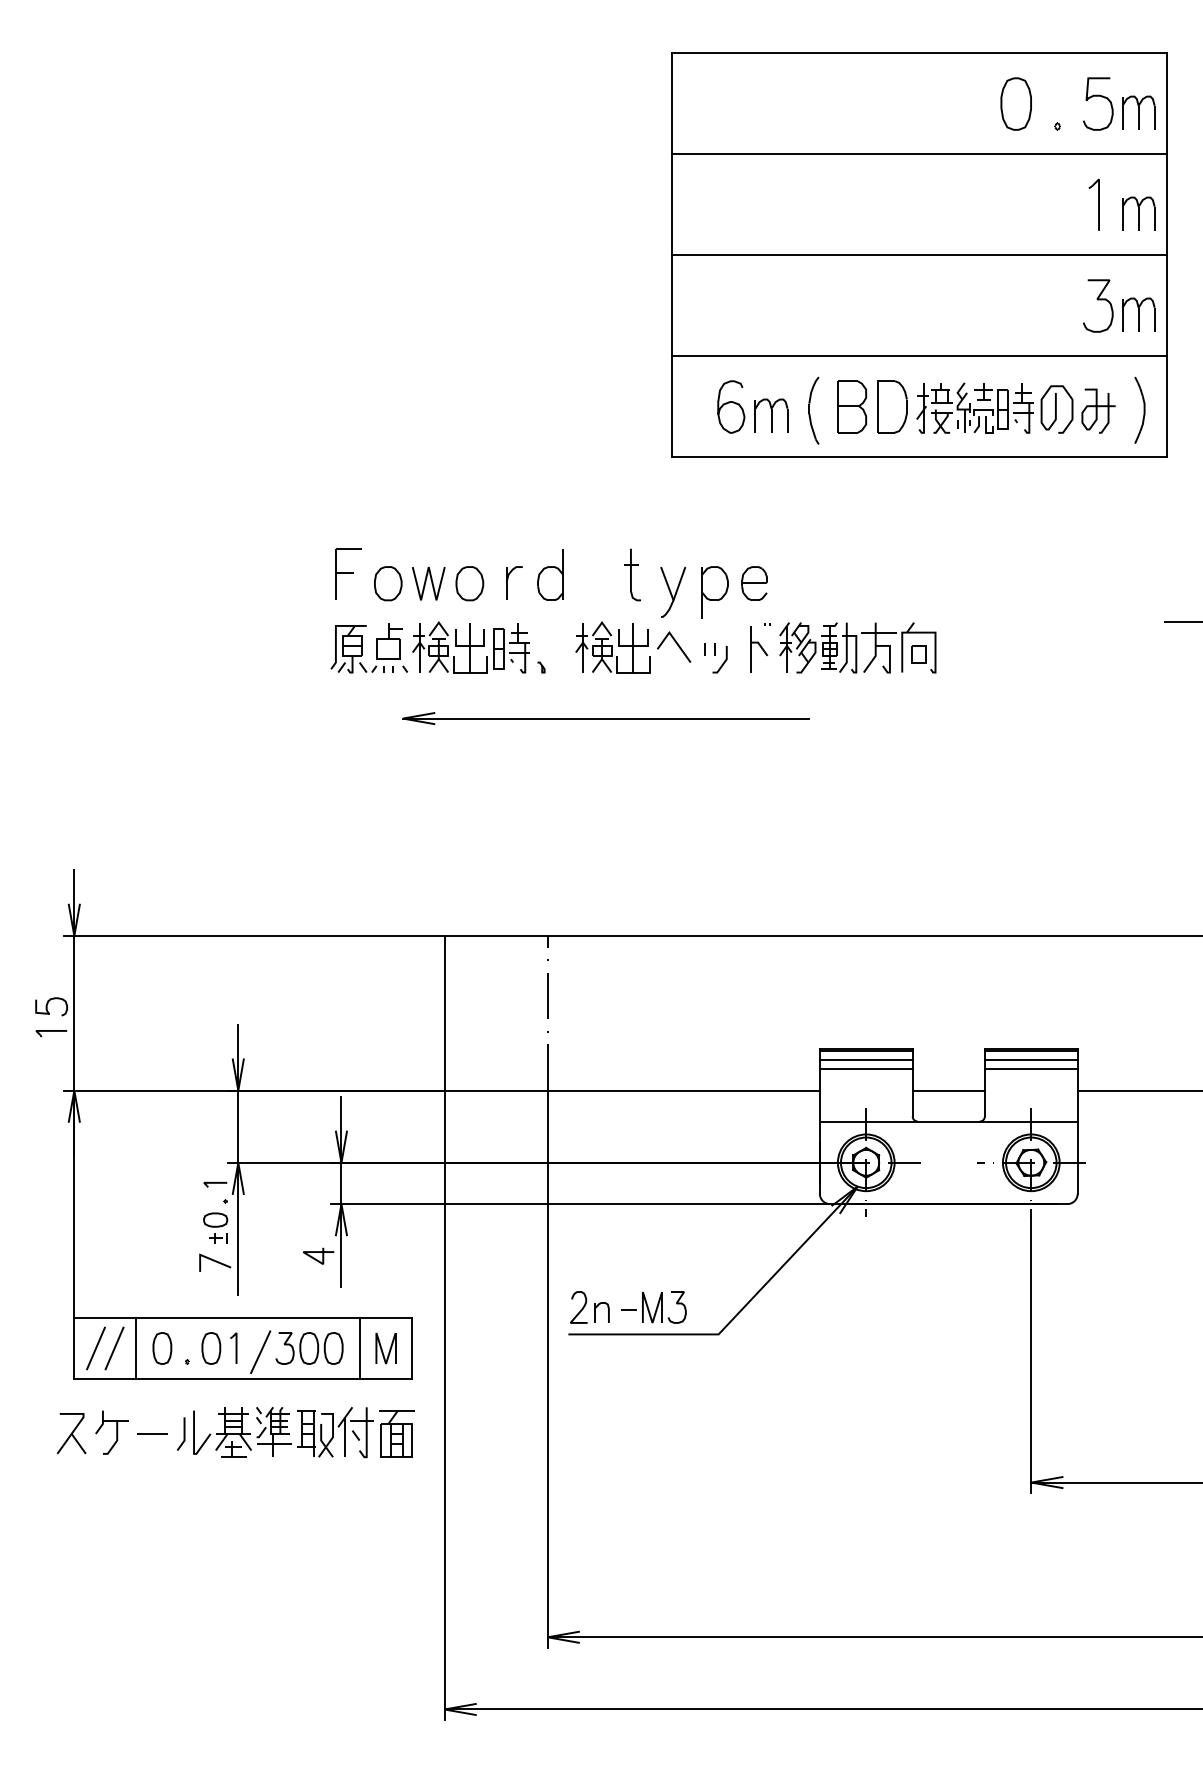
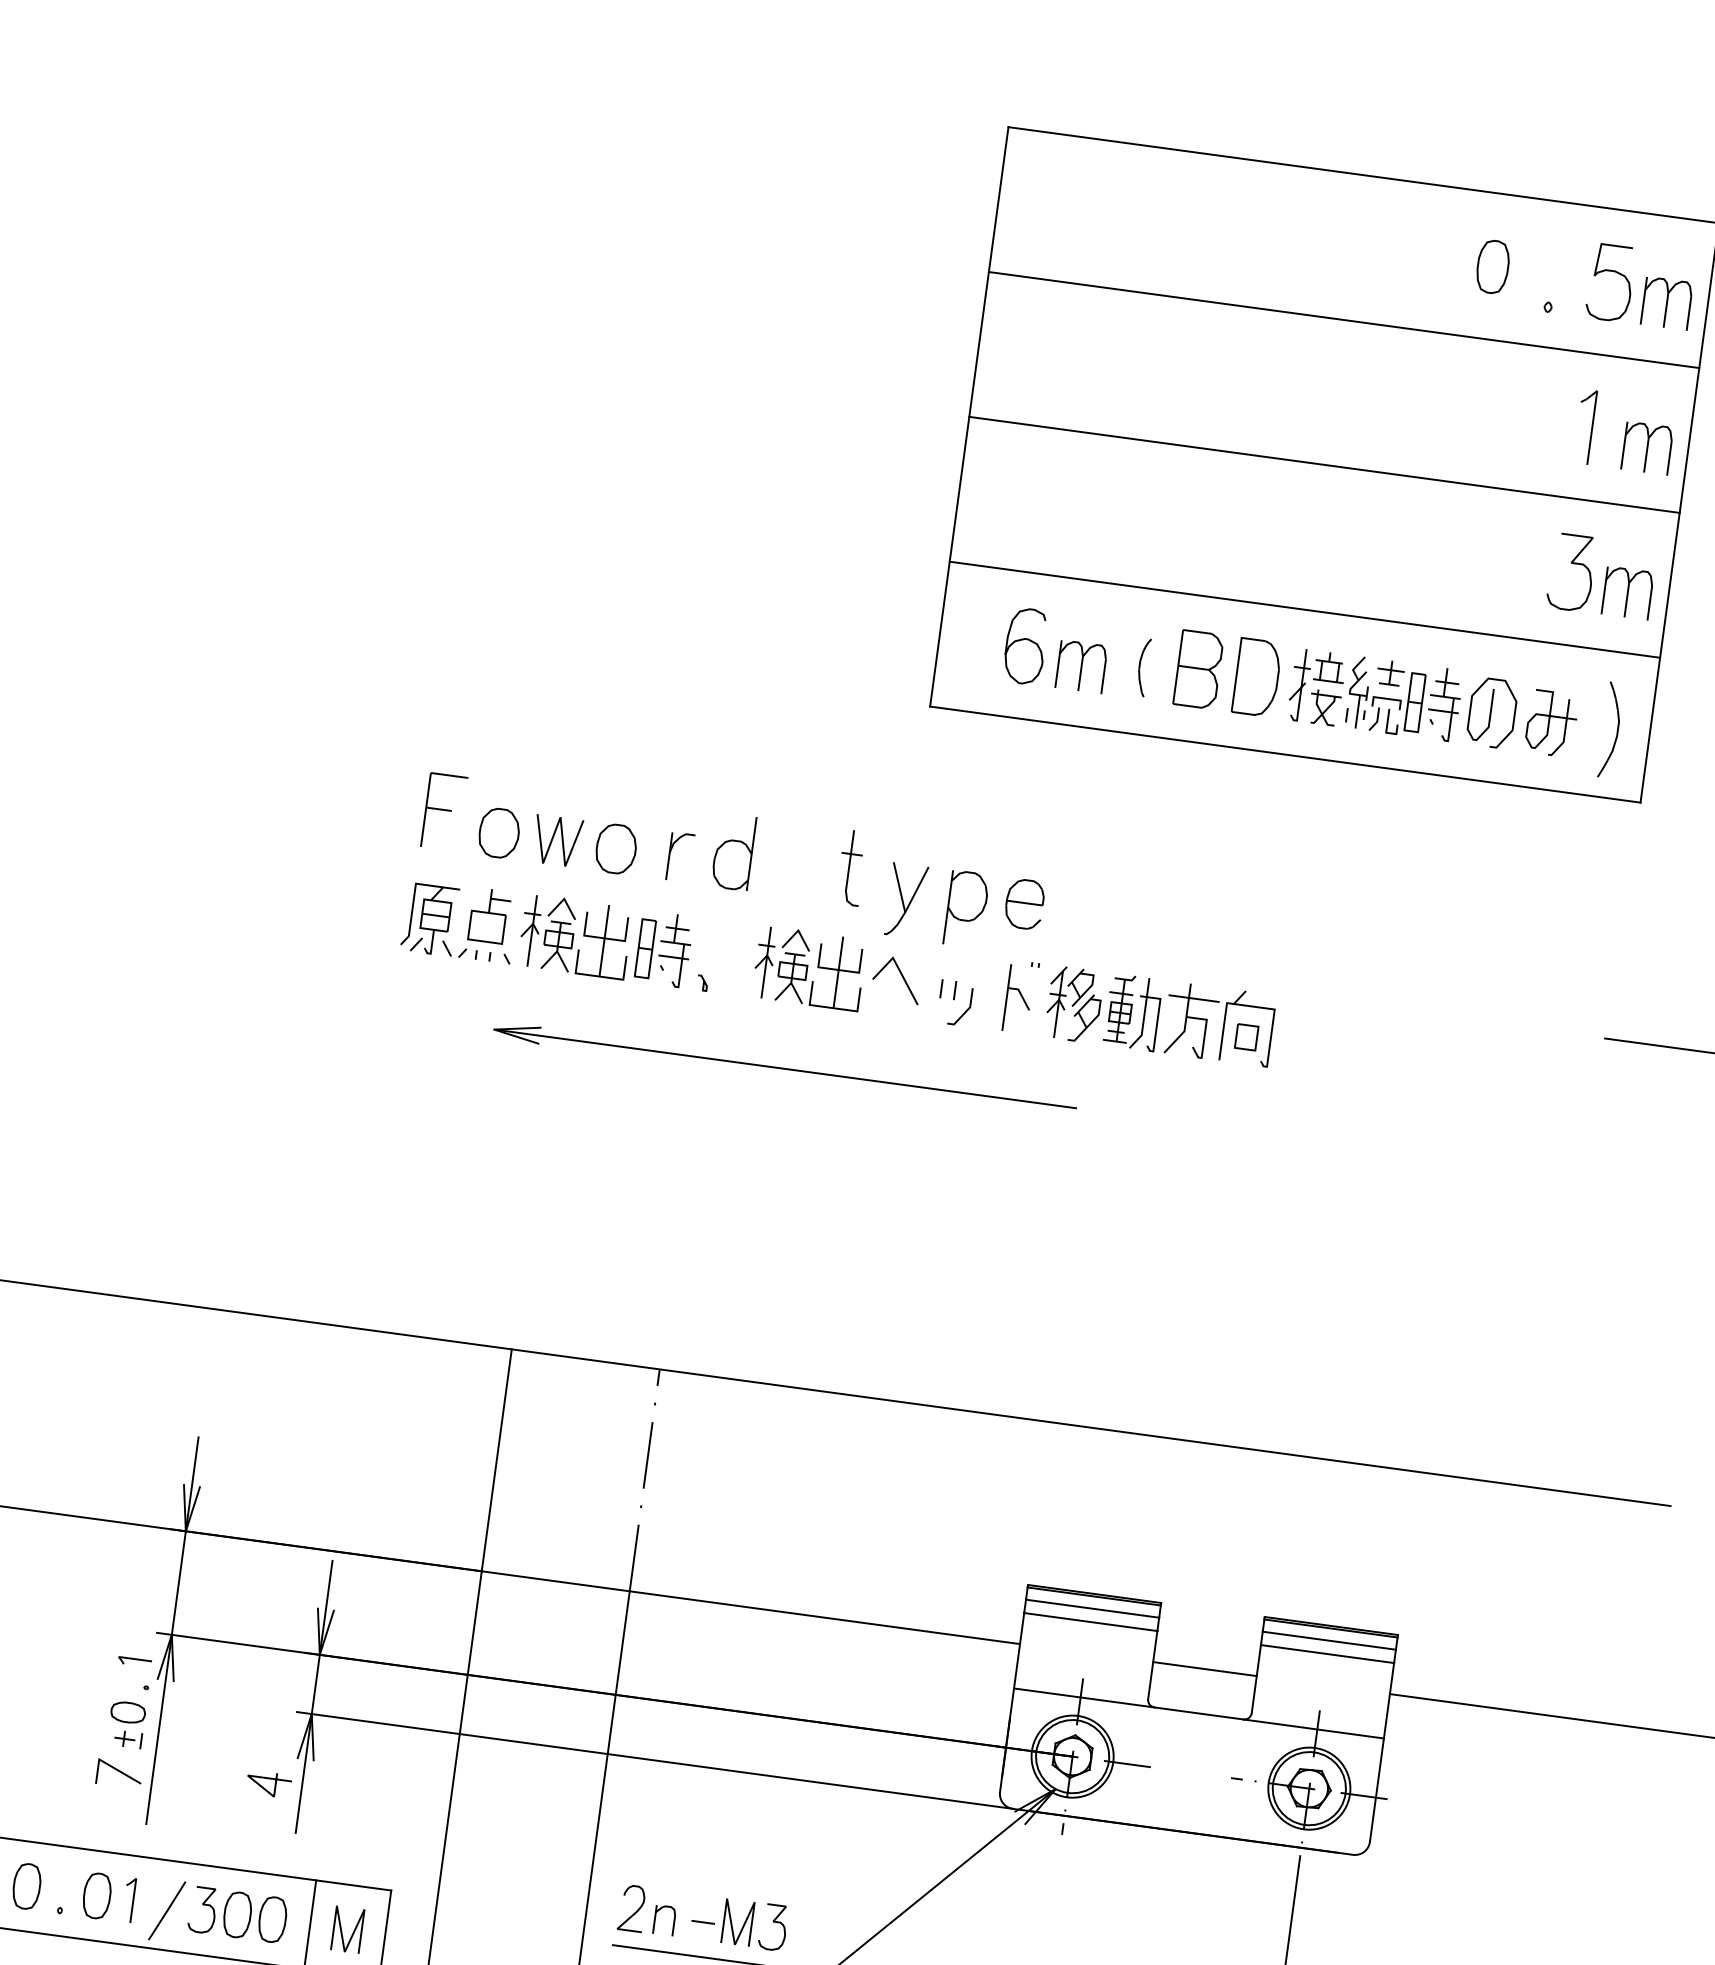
part: (1015, 103) -> (1492, 266), size x0.7
part: (813, 410) -> (1142, 667), size x0.6

